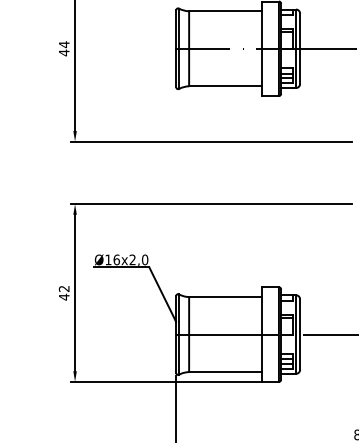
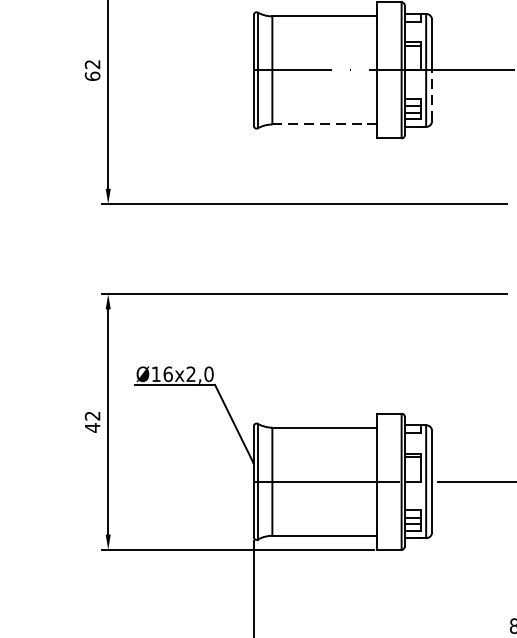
text: (63, 48) -> (91, 70), 44 -> 62
line: (300, 66) -> (432, 95), solid -> dashed
line: (225, 86) -> (324, 124), solid -> dashed

